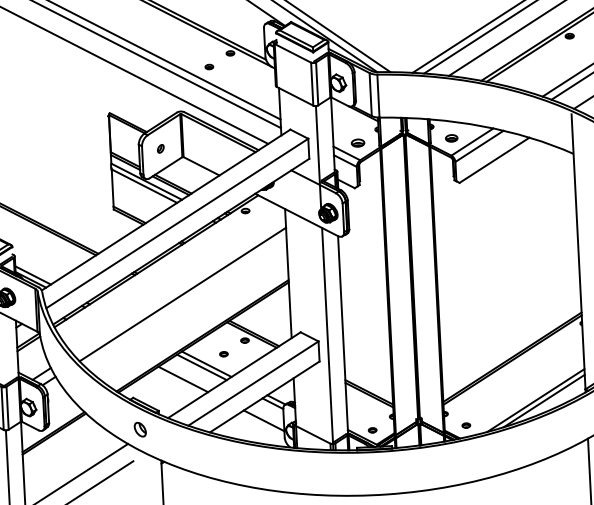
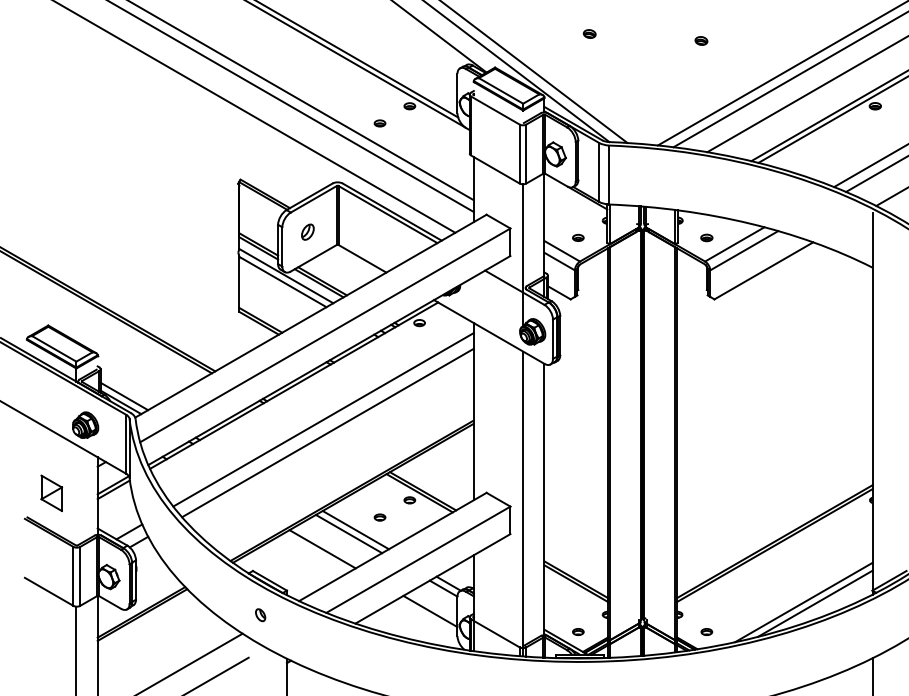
part: (451, 138) -> (706, 237), size x0.71
part: (358, 142) -> (578, 237), size x0.62
part: (160, 148) -> (307, 231), size x1.43
line: (179, 284) -> (323, 419), added
part: (140, 430) -> (260, 615), size x0.62

